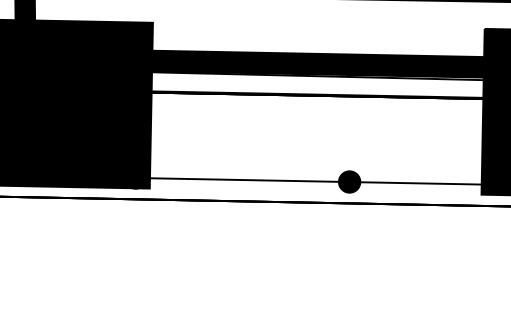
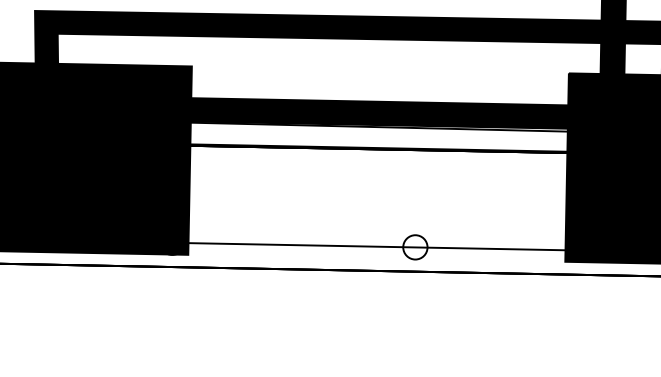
fill: (349, 182) -> (415, 247), removed

